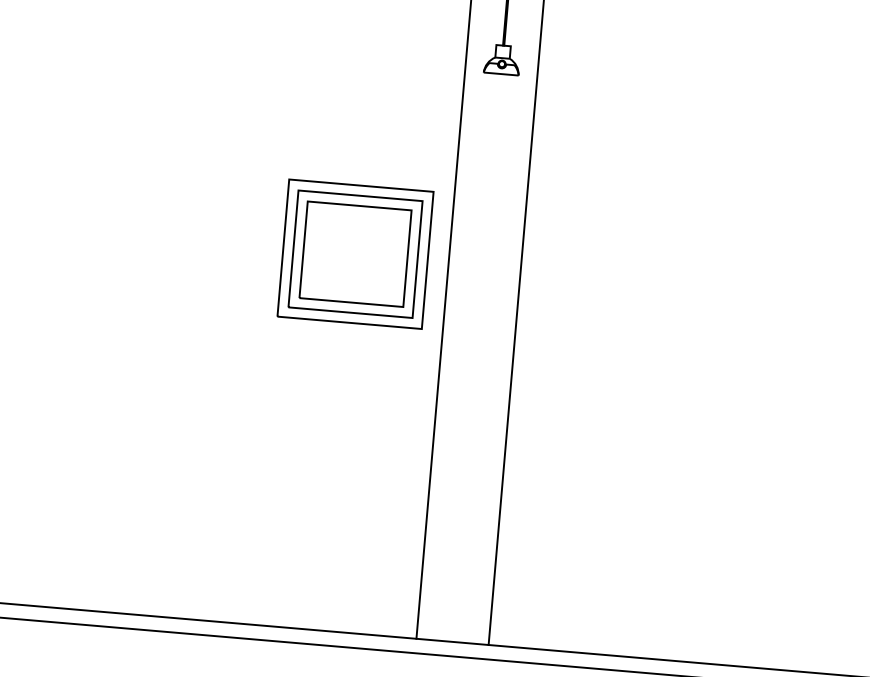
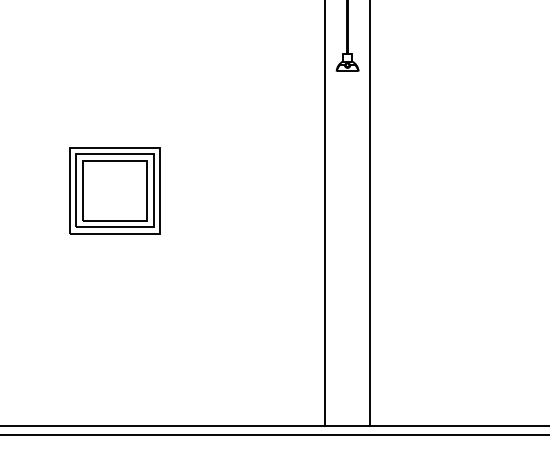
part: (354, 253) -> (114, 190), moved

